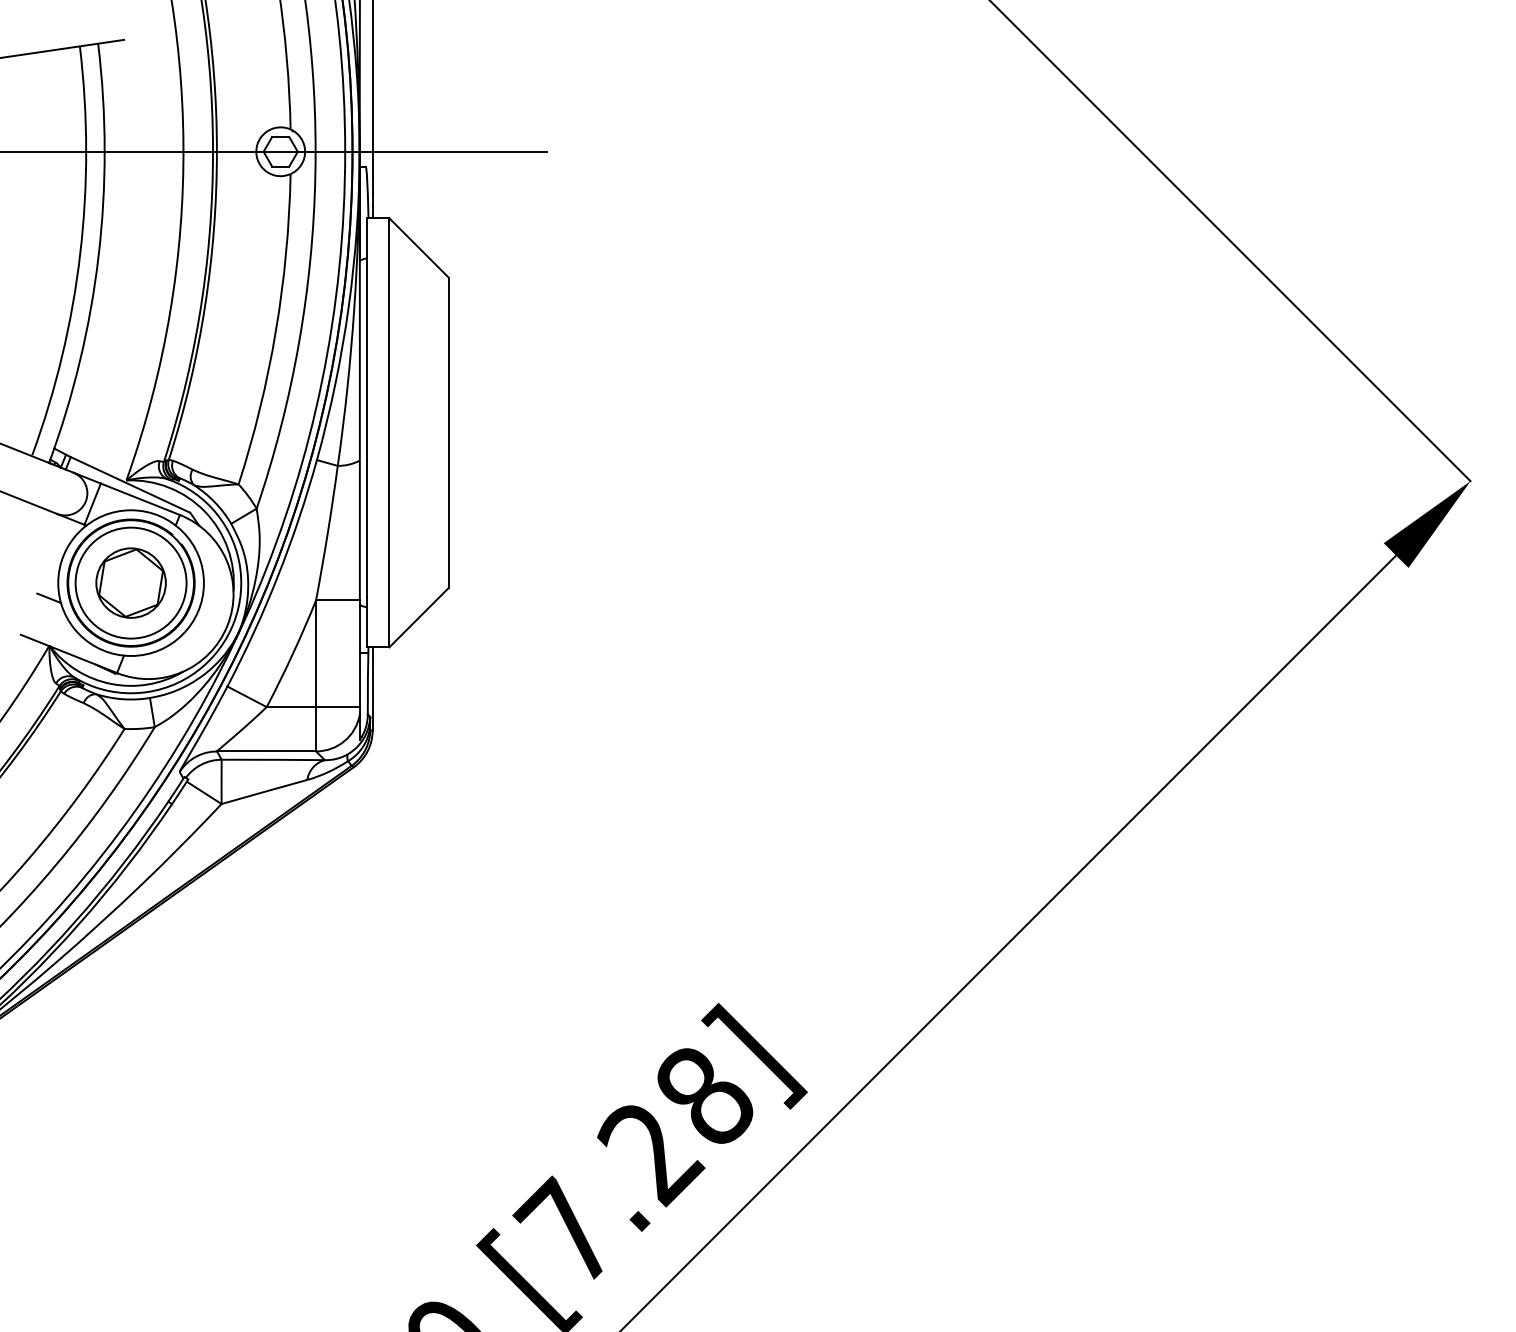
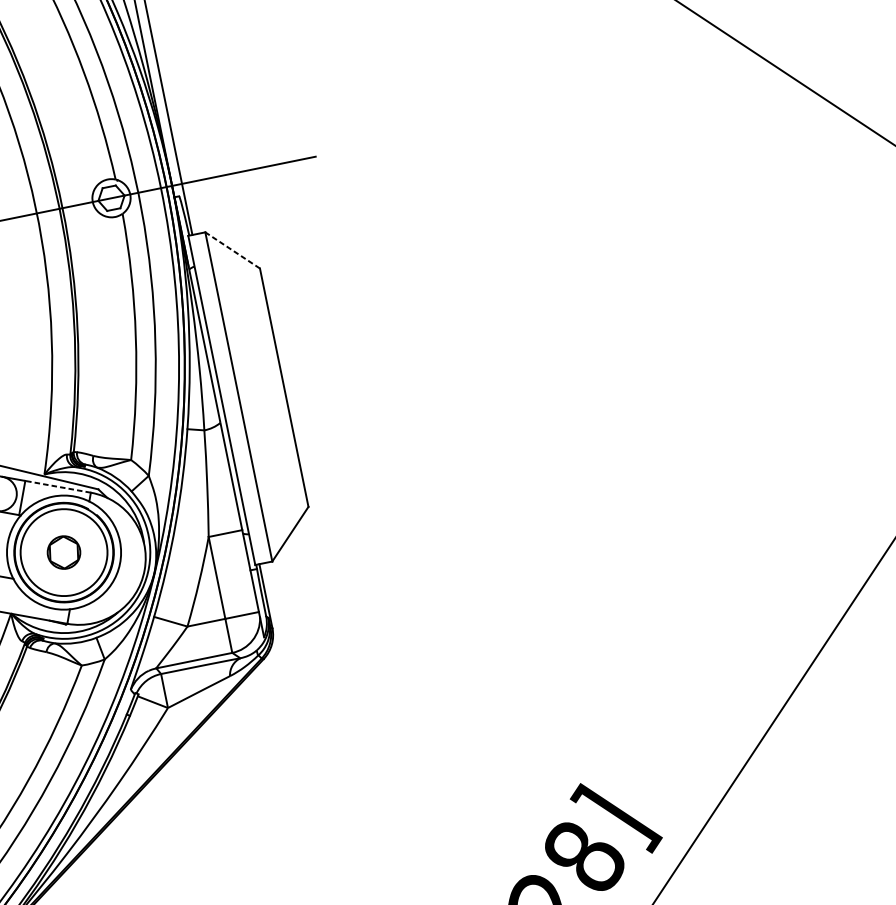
line: (419, 247) -> (232, 250), solid -> dashed
line: (140, 499) -> (58, 486), solid -> dashed
part: (130, 582) -> (63, 552), size x0.6

